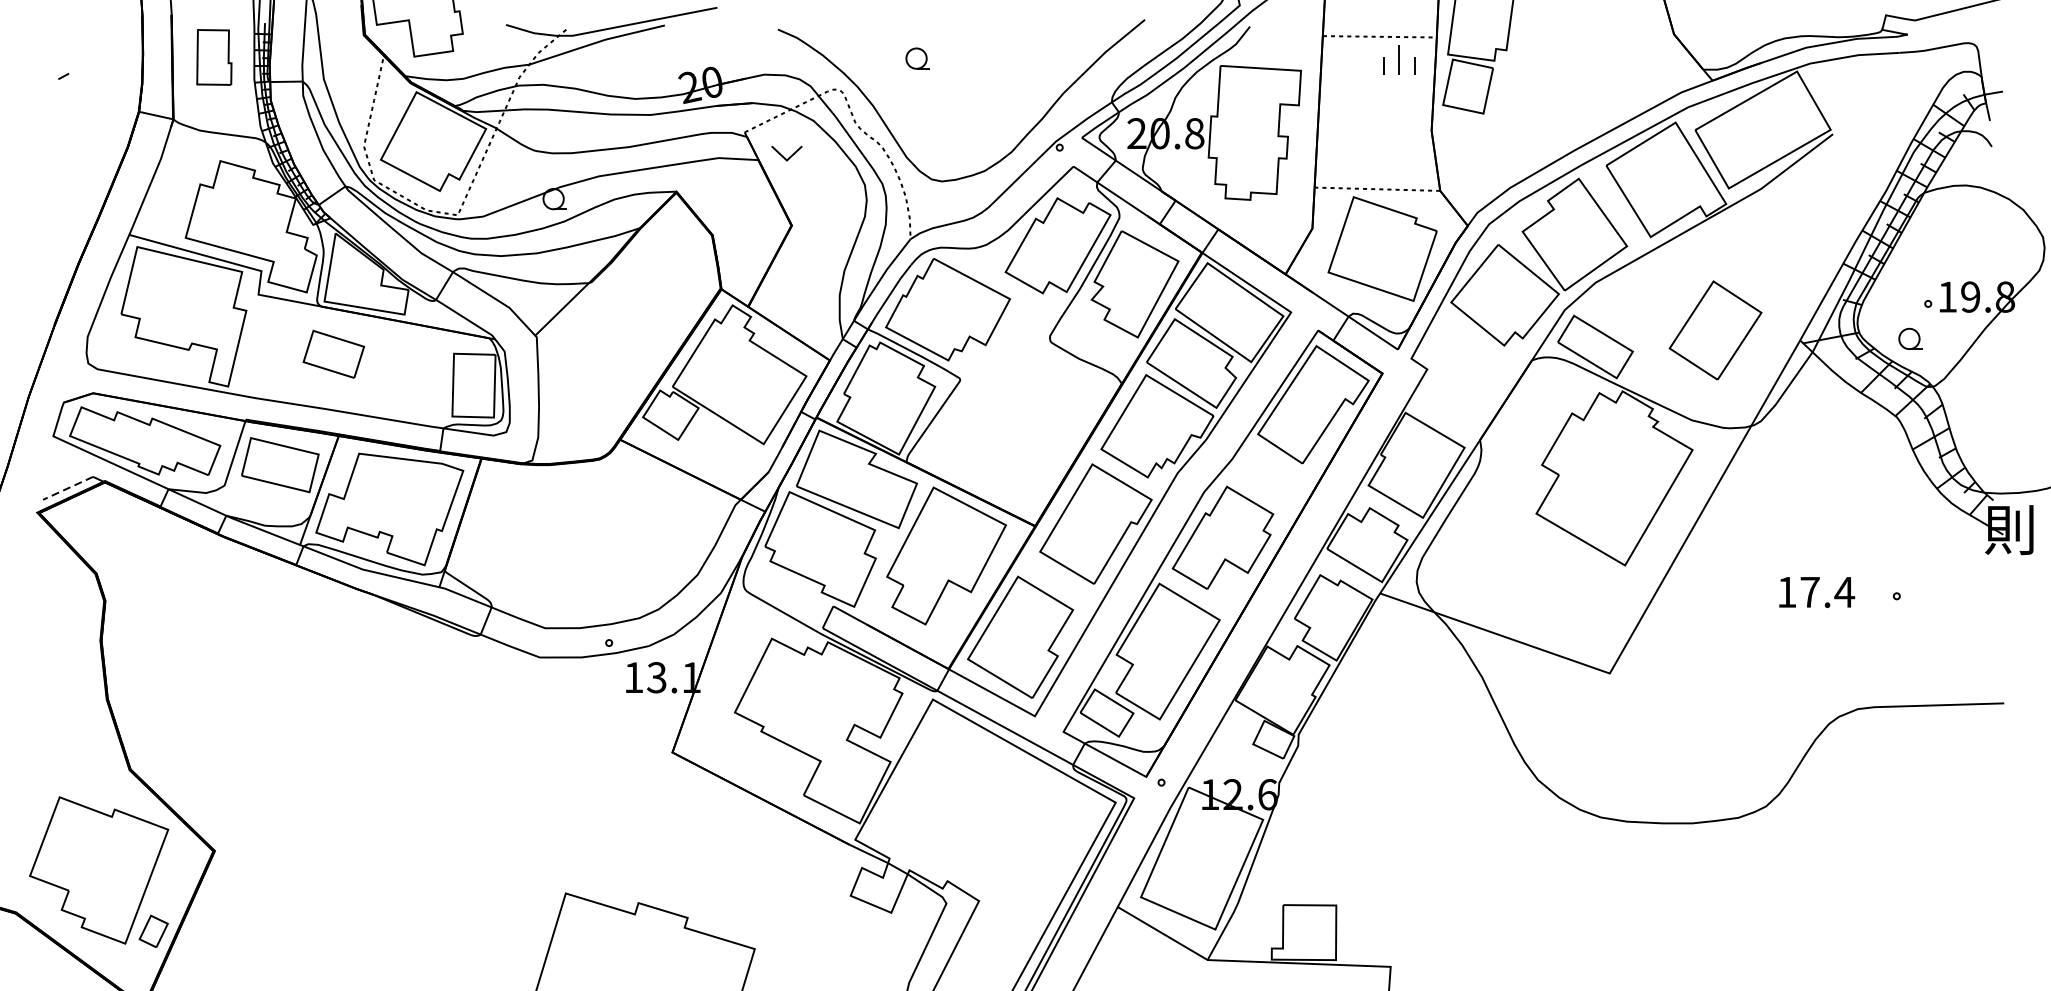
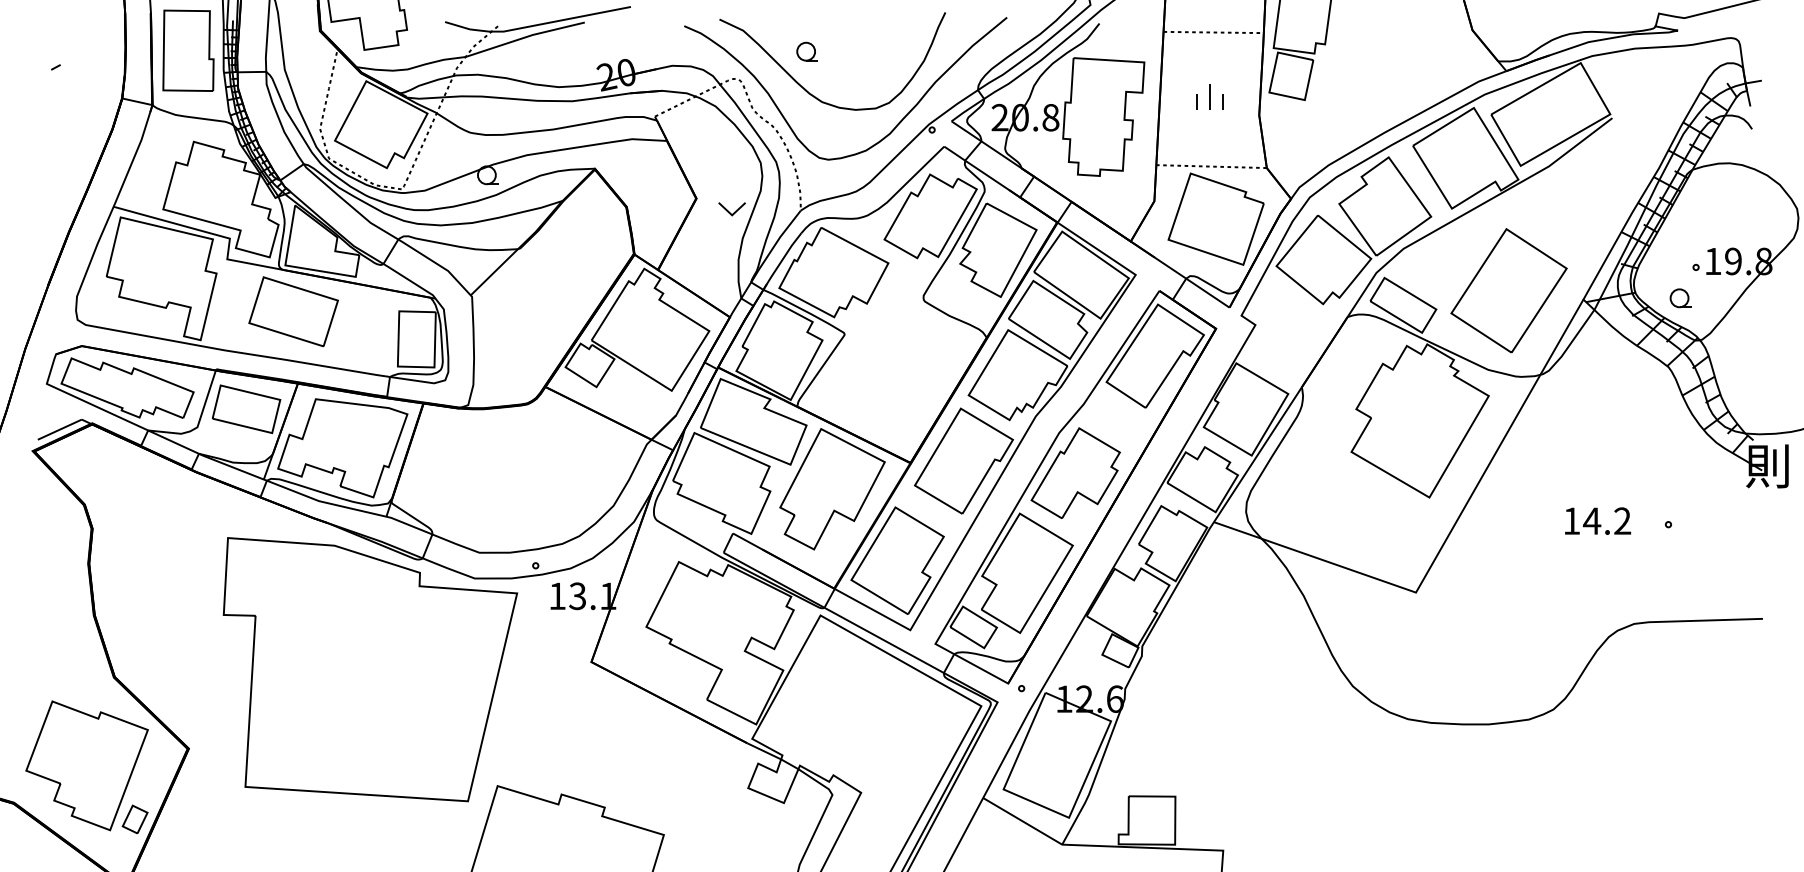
part: (214, 57) -> (188, 50), size x1.67
part: (1398, 59) -> (1209, 96), moved
curve: (915, 100) -> (805, 88), added
part: (786, 153) -> (731, 209), moved
part: (1714, 330) -> (1508, 290), size x1.43
part: (333, 353) -> (293, 311), size x1.67
line: (67, 488) -> (59, 429), dashed -> solid
text: (1826, 591) -> (1606, 520), 17.4 -> 14.2
part: (421, 760) -> (370, 669), added

